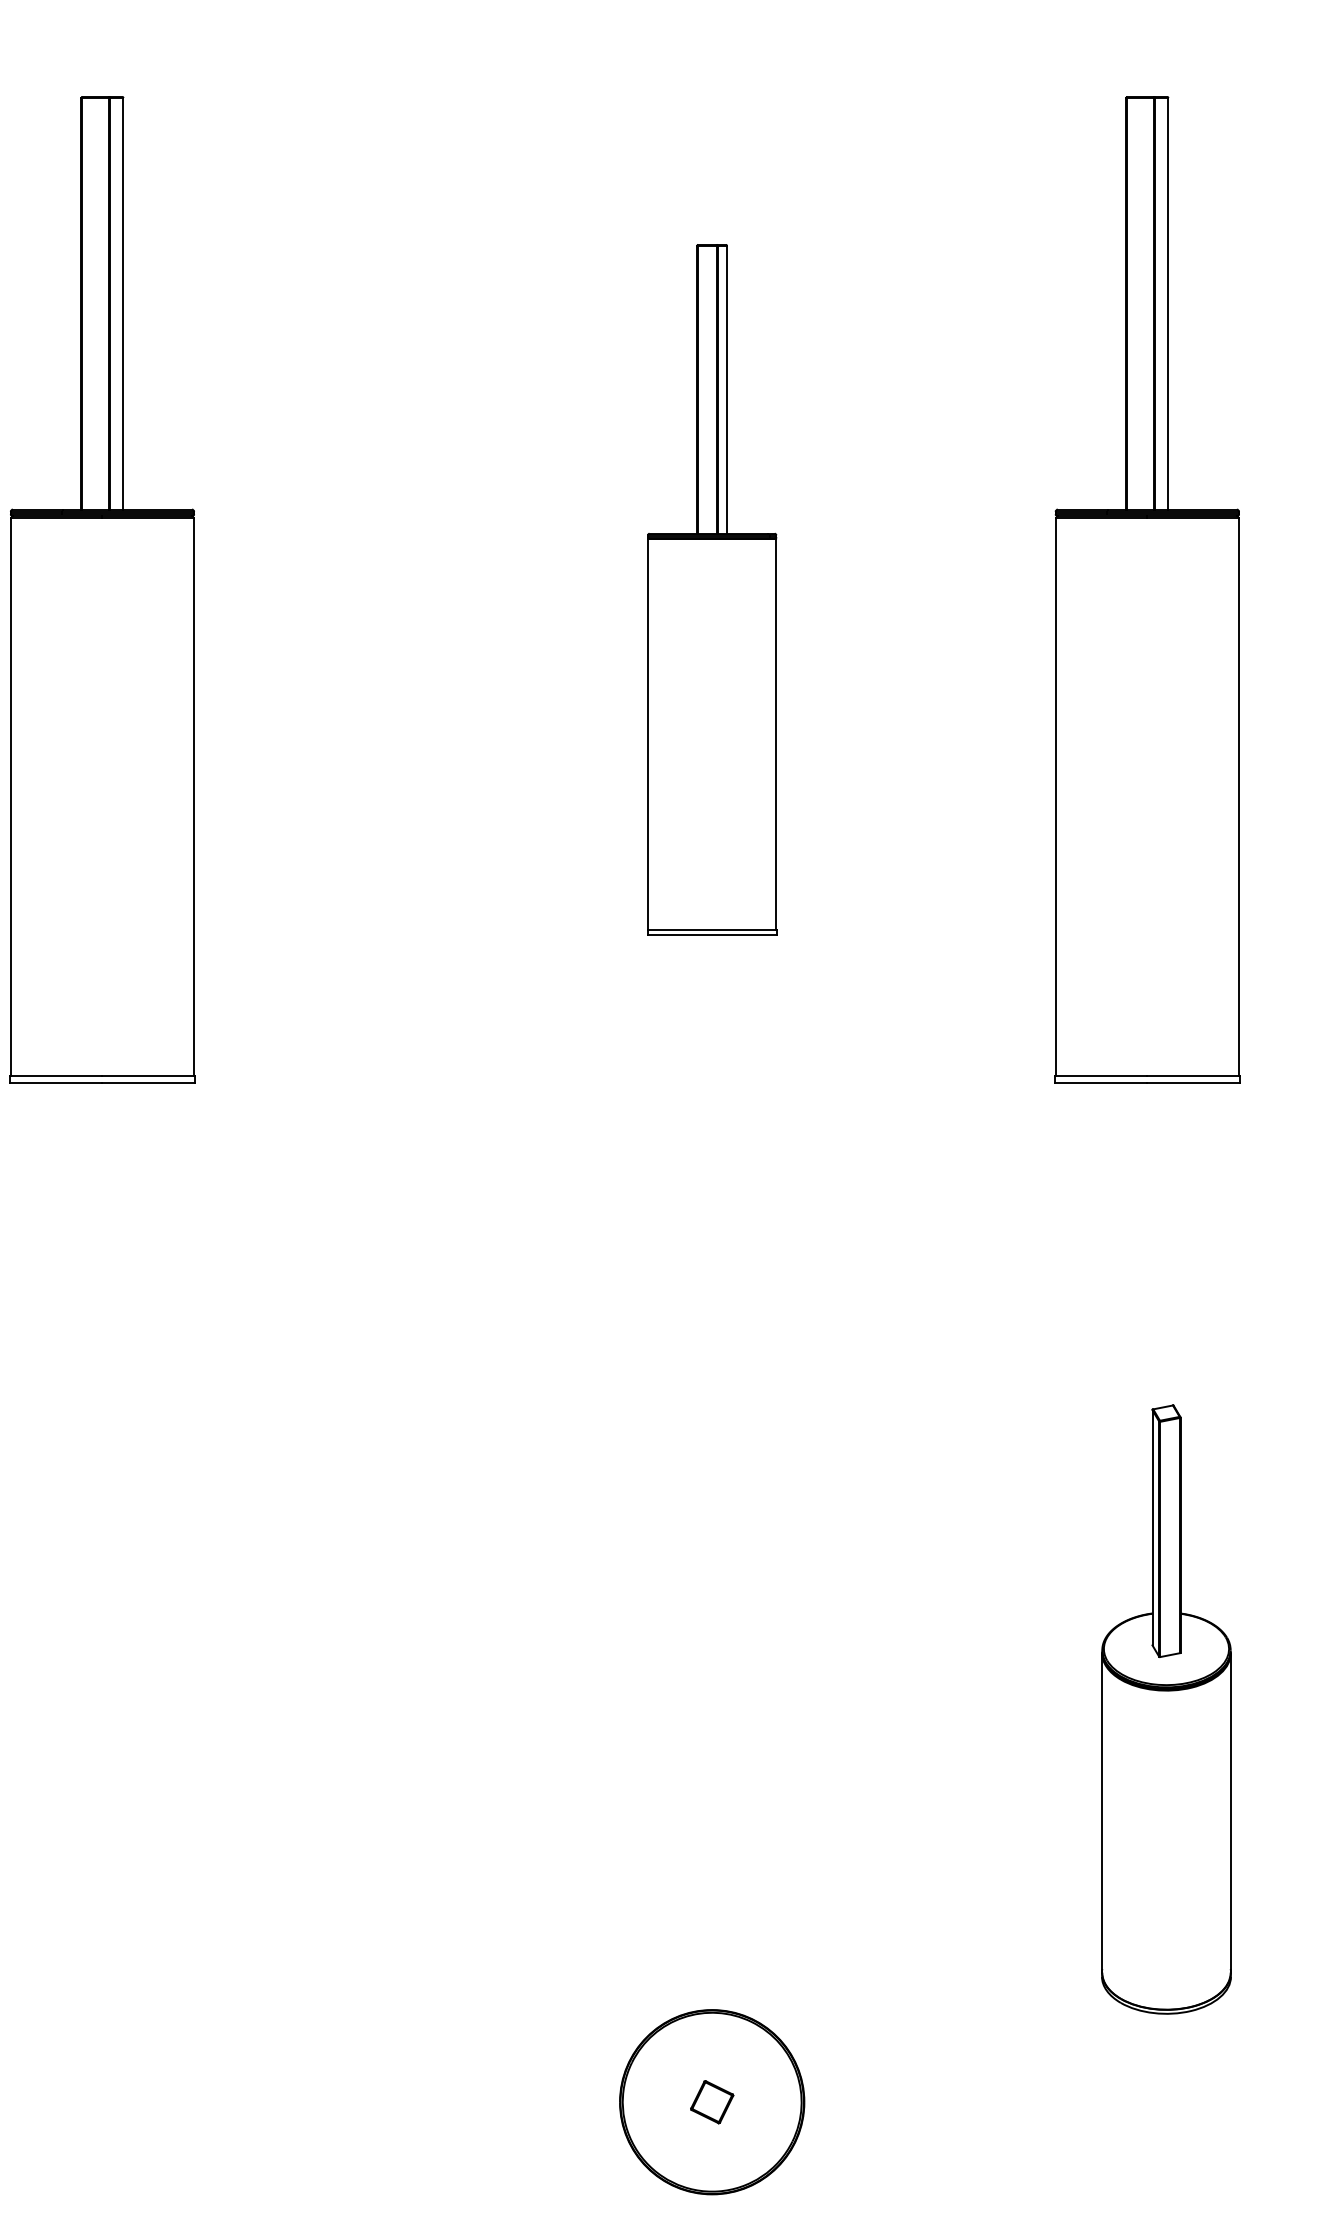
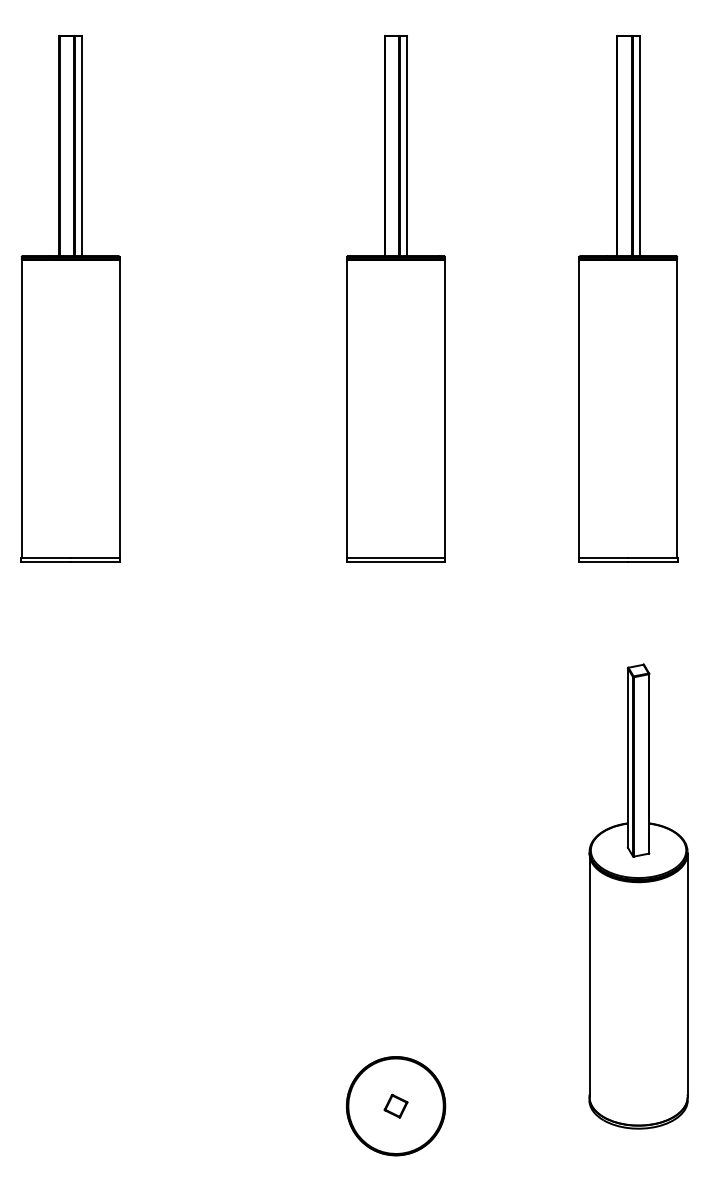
part: (711, 589) -> (395, 298), size x1.43
part: (1166, 1709) -> (638, 896), size x1.43

